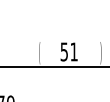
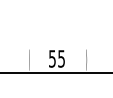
text: (74, 51) -> (61, 58), 51 -> 55

